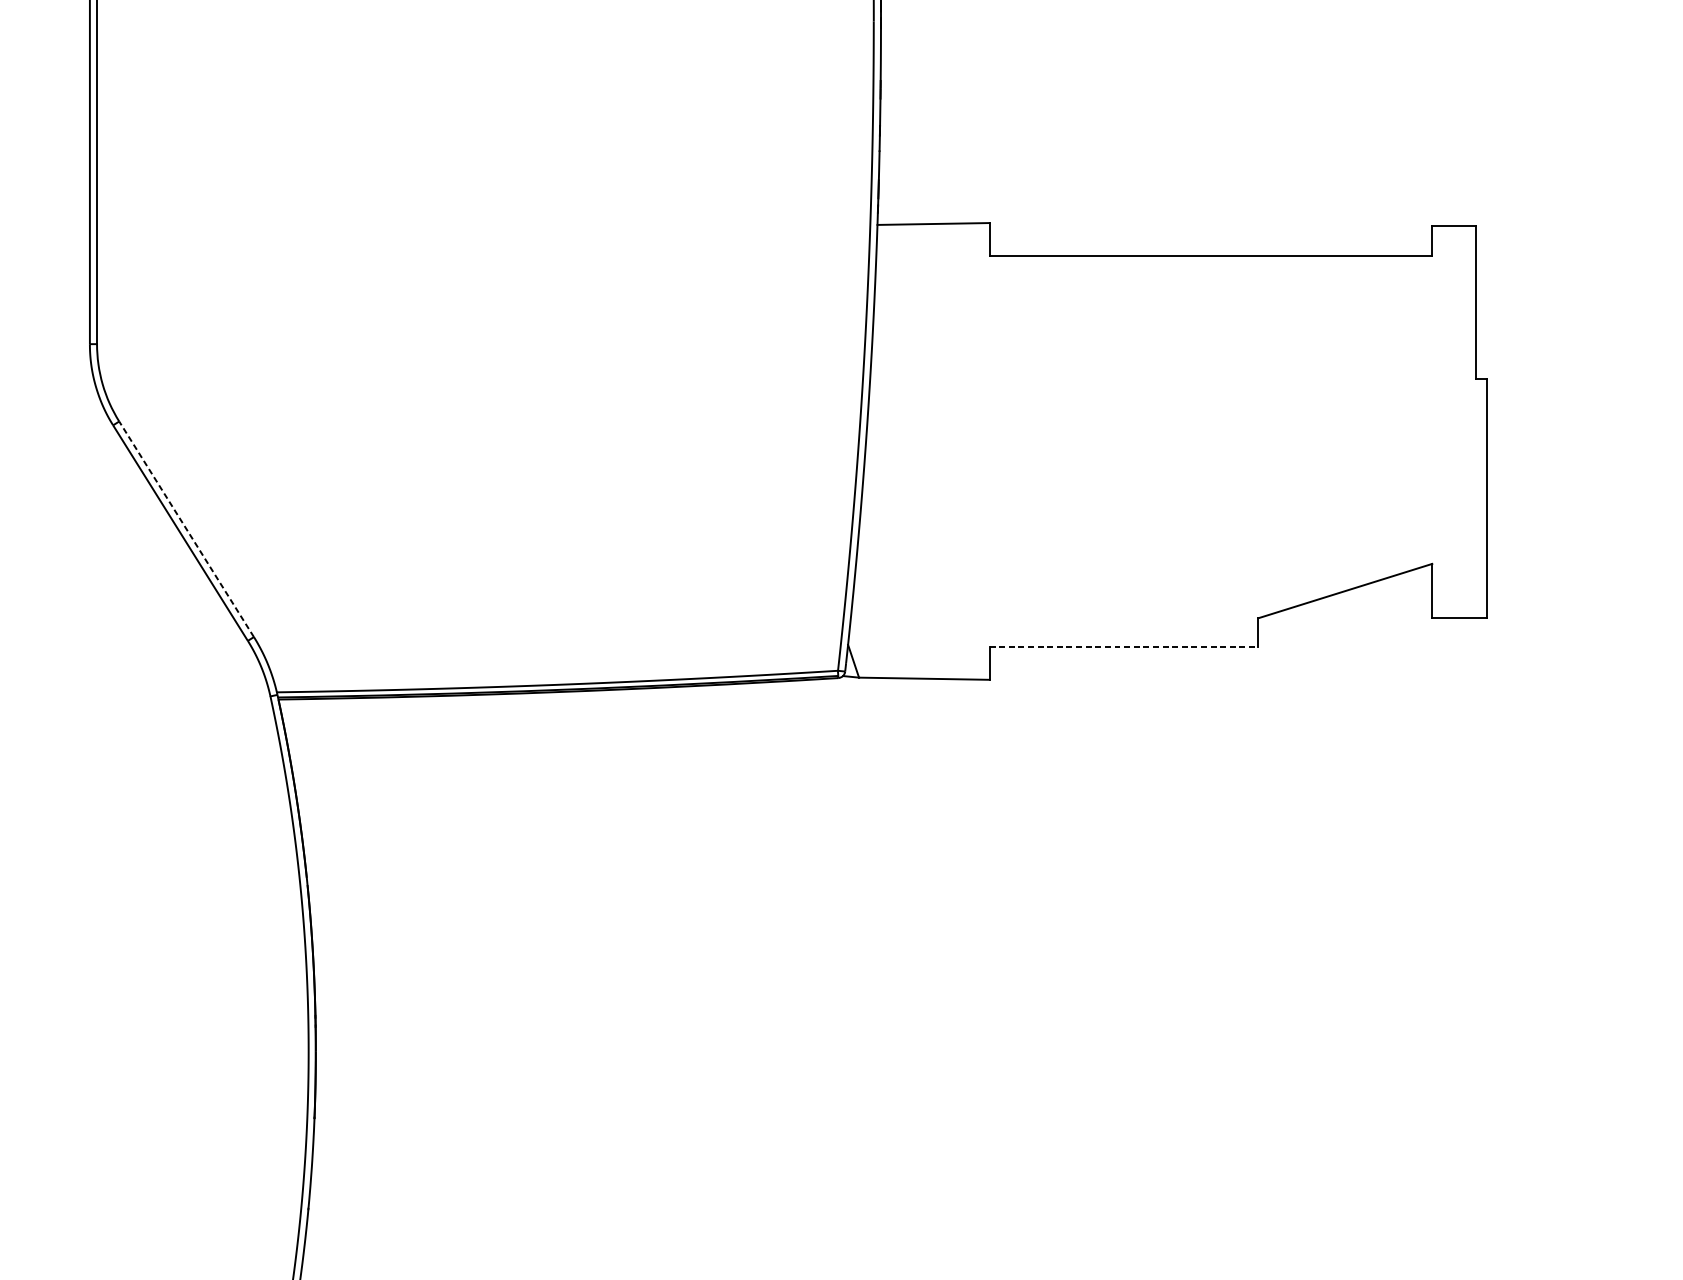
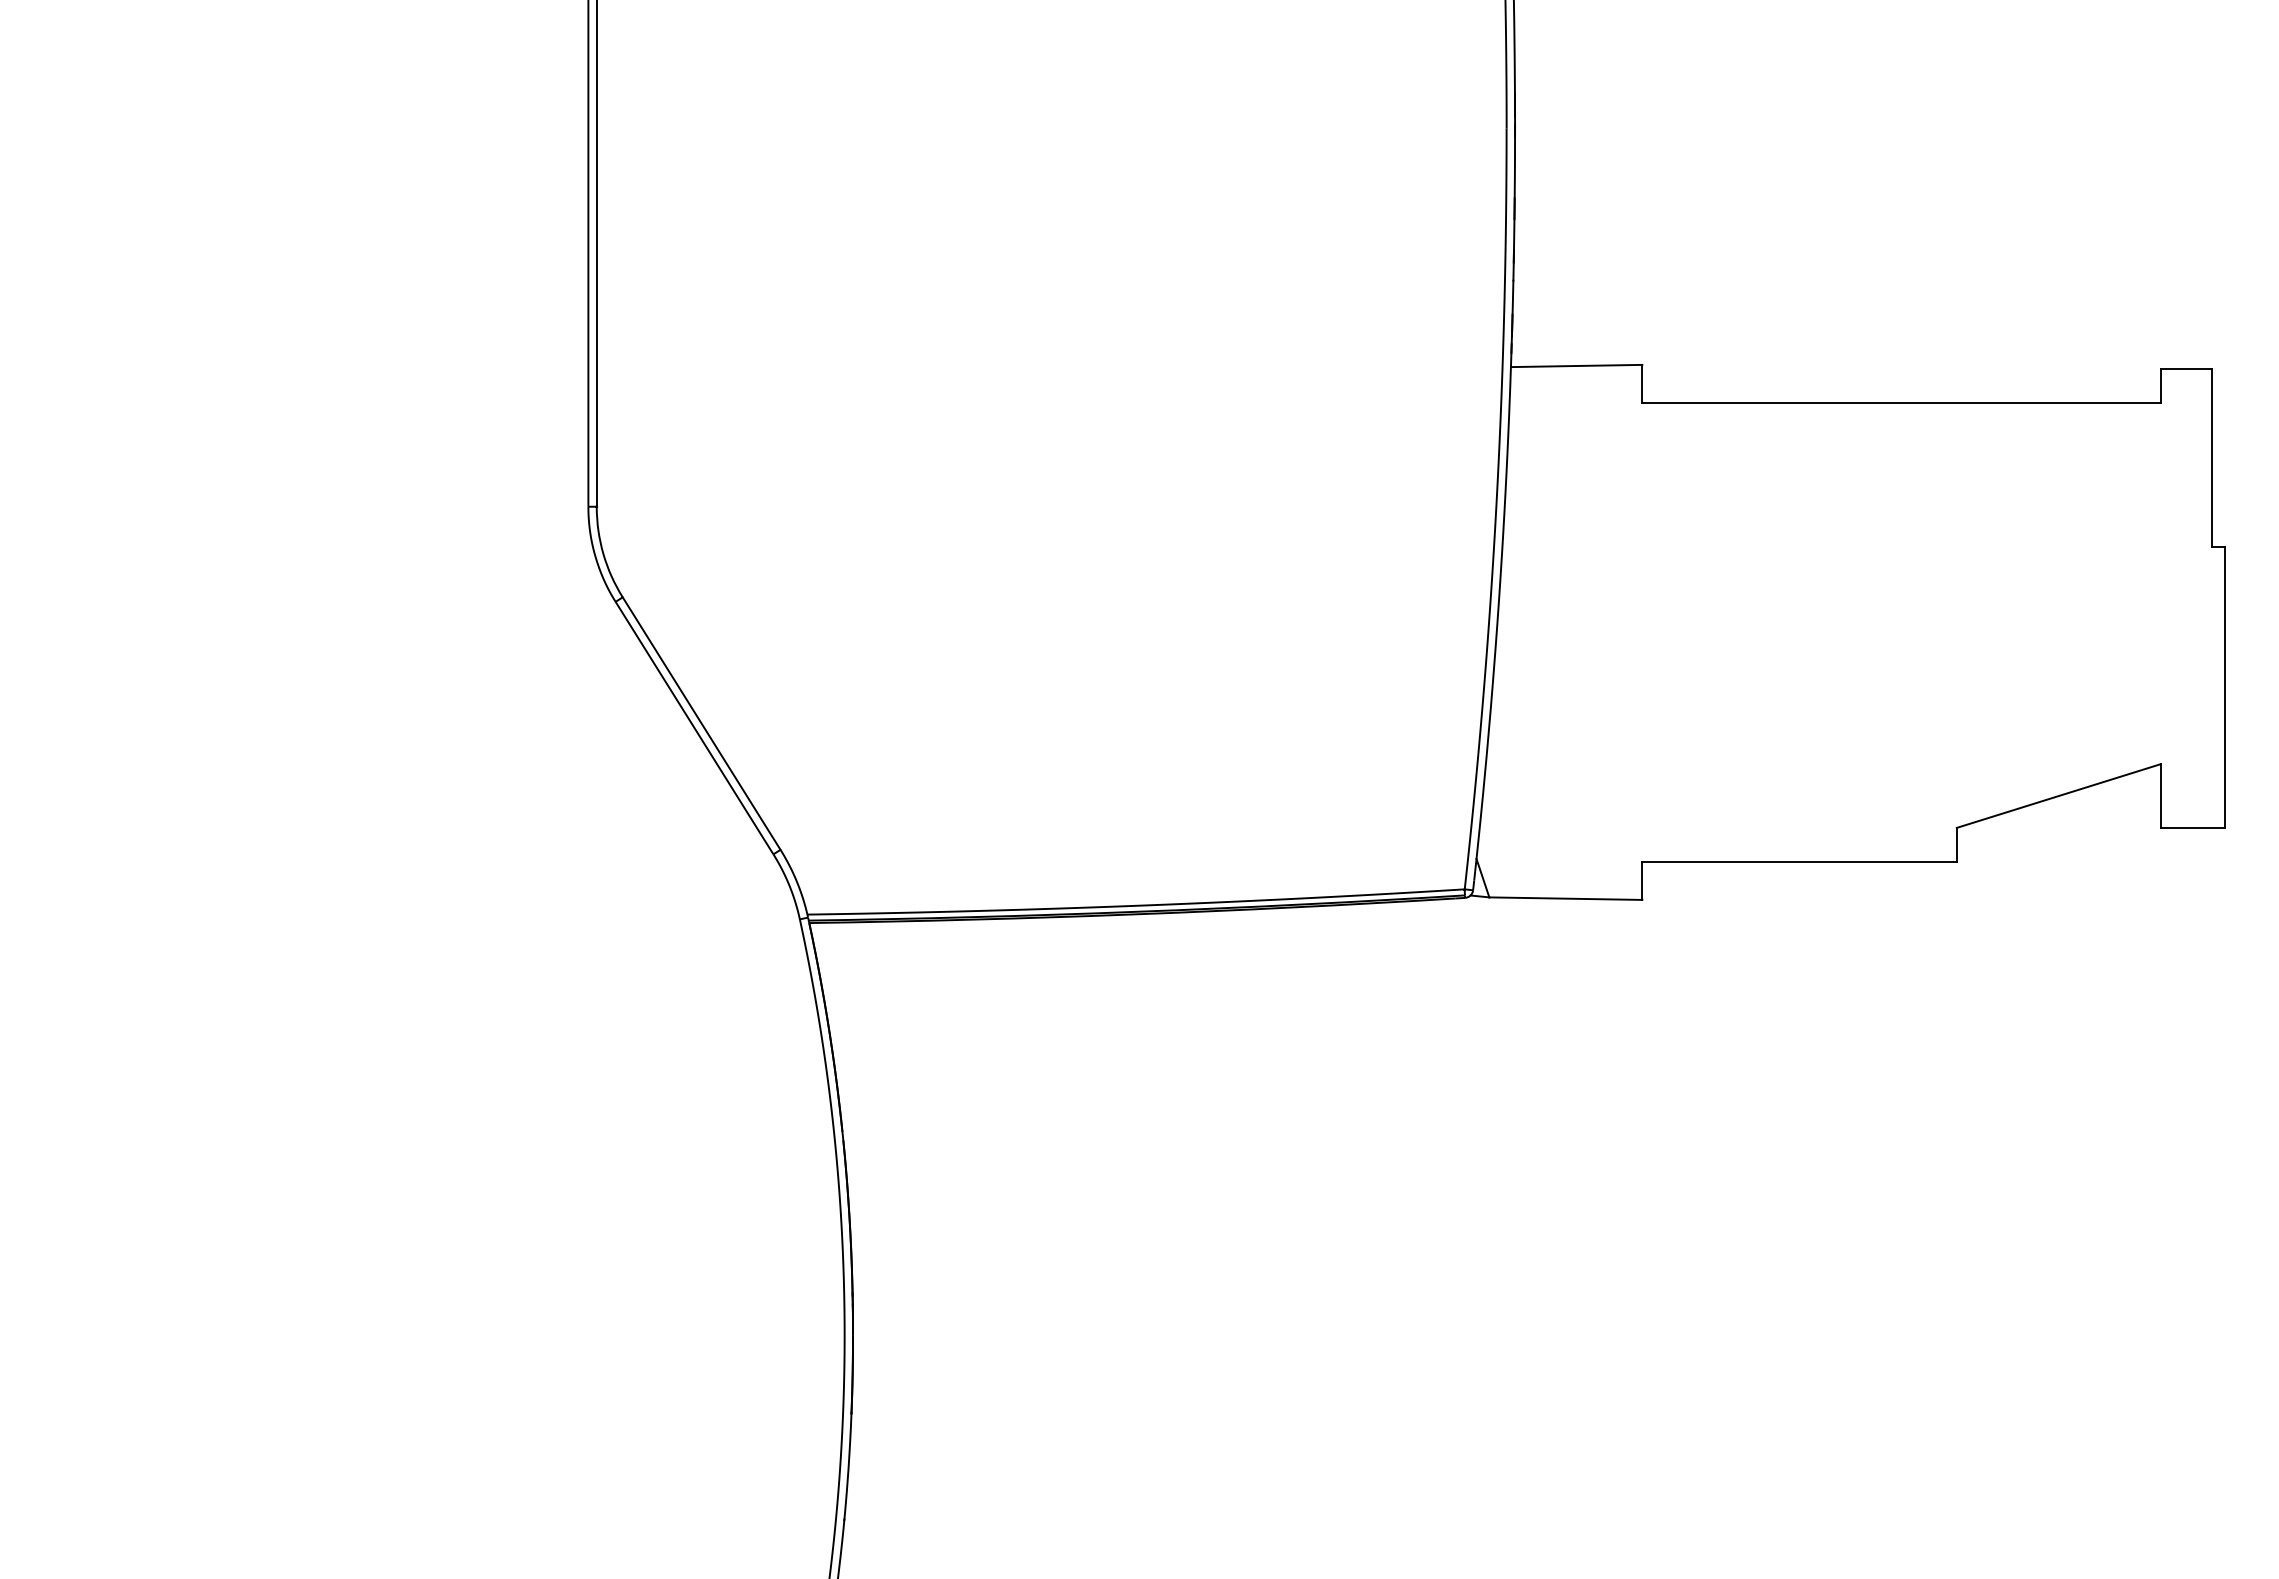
line: (186, 529) -> (701, 723), dashed -> solid
line: (1124, 647) -> (1800, 861), dashed -> solid

